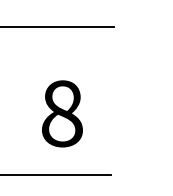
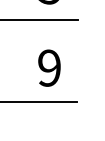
text: (62, 112) -> (49, 67), 8 -> 9

